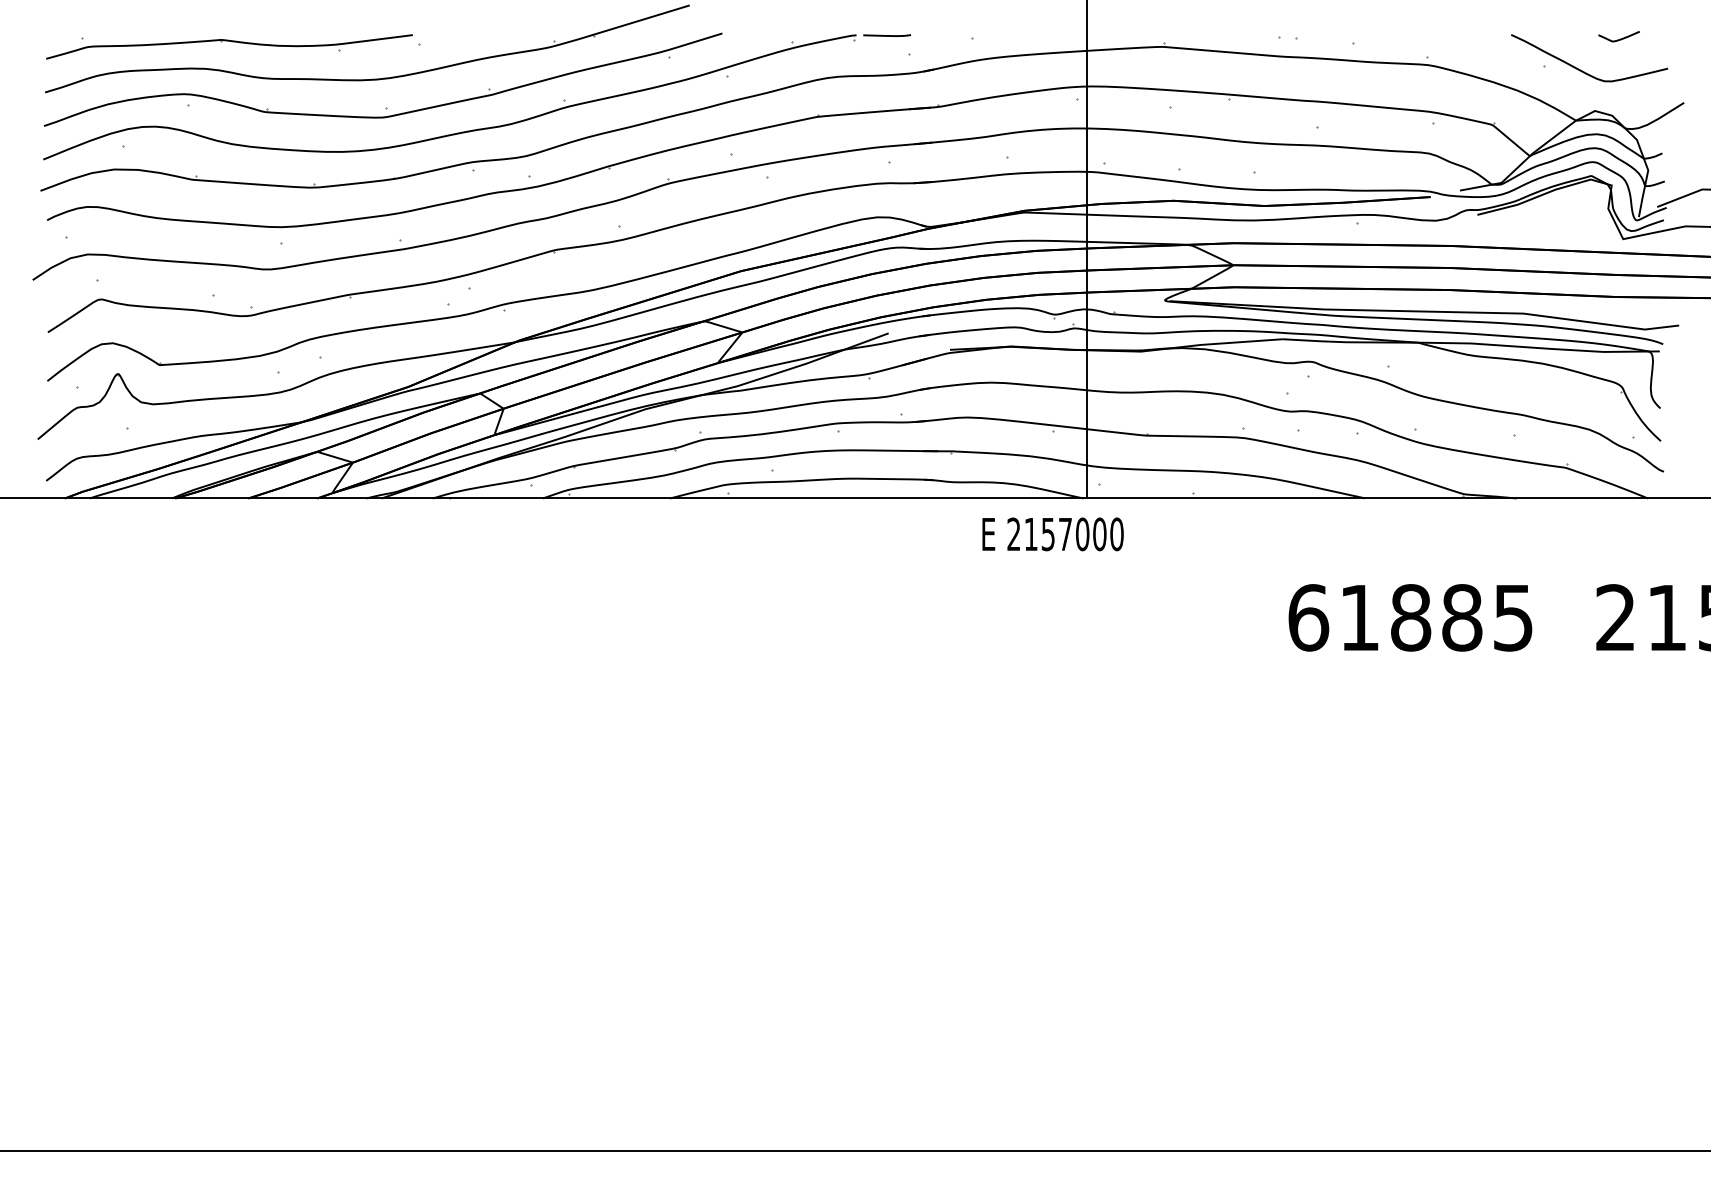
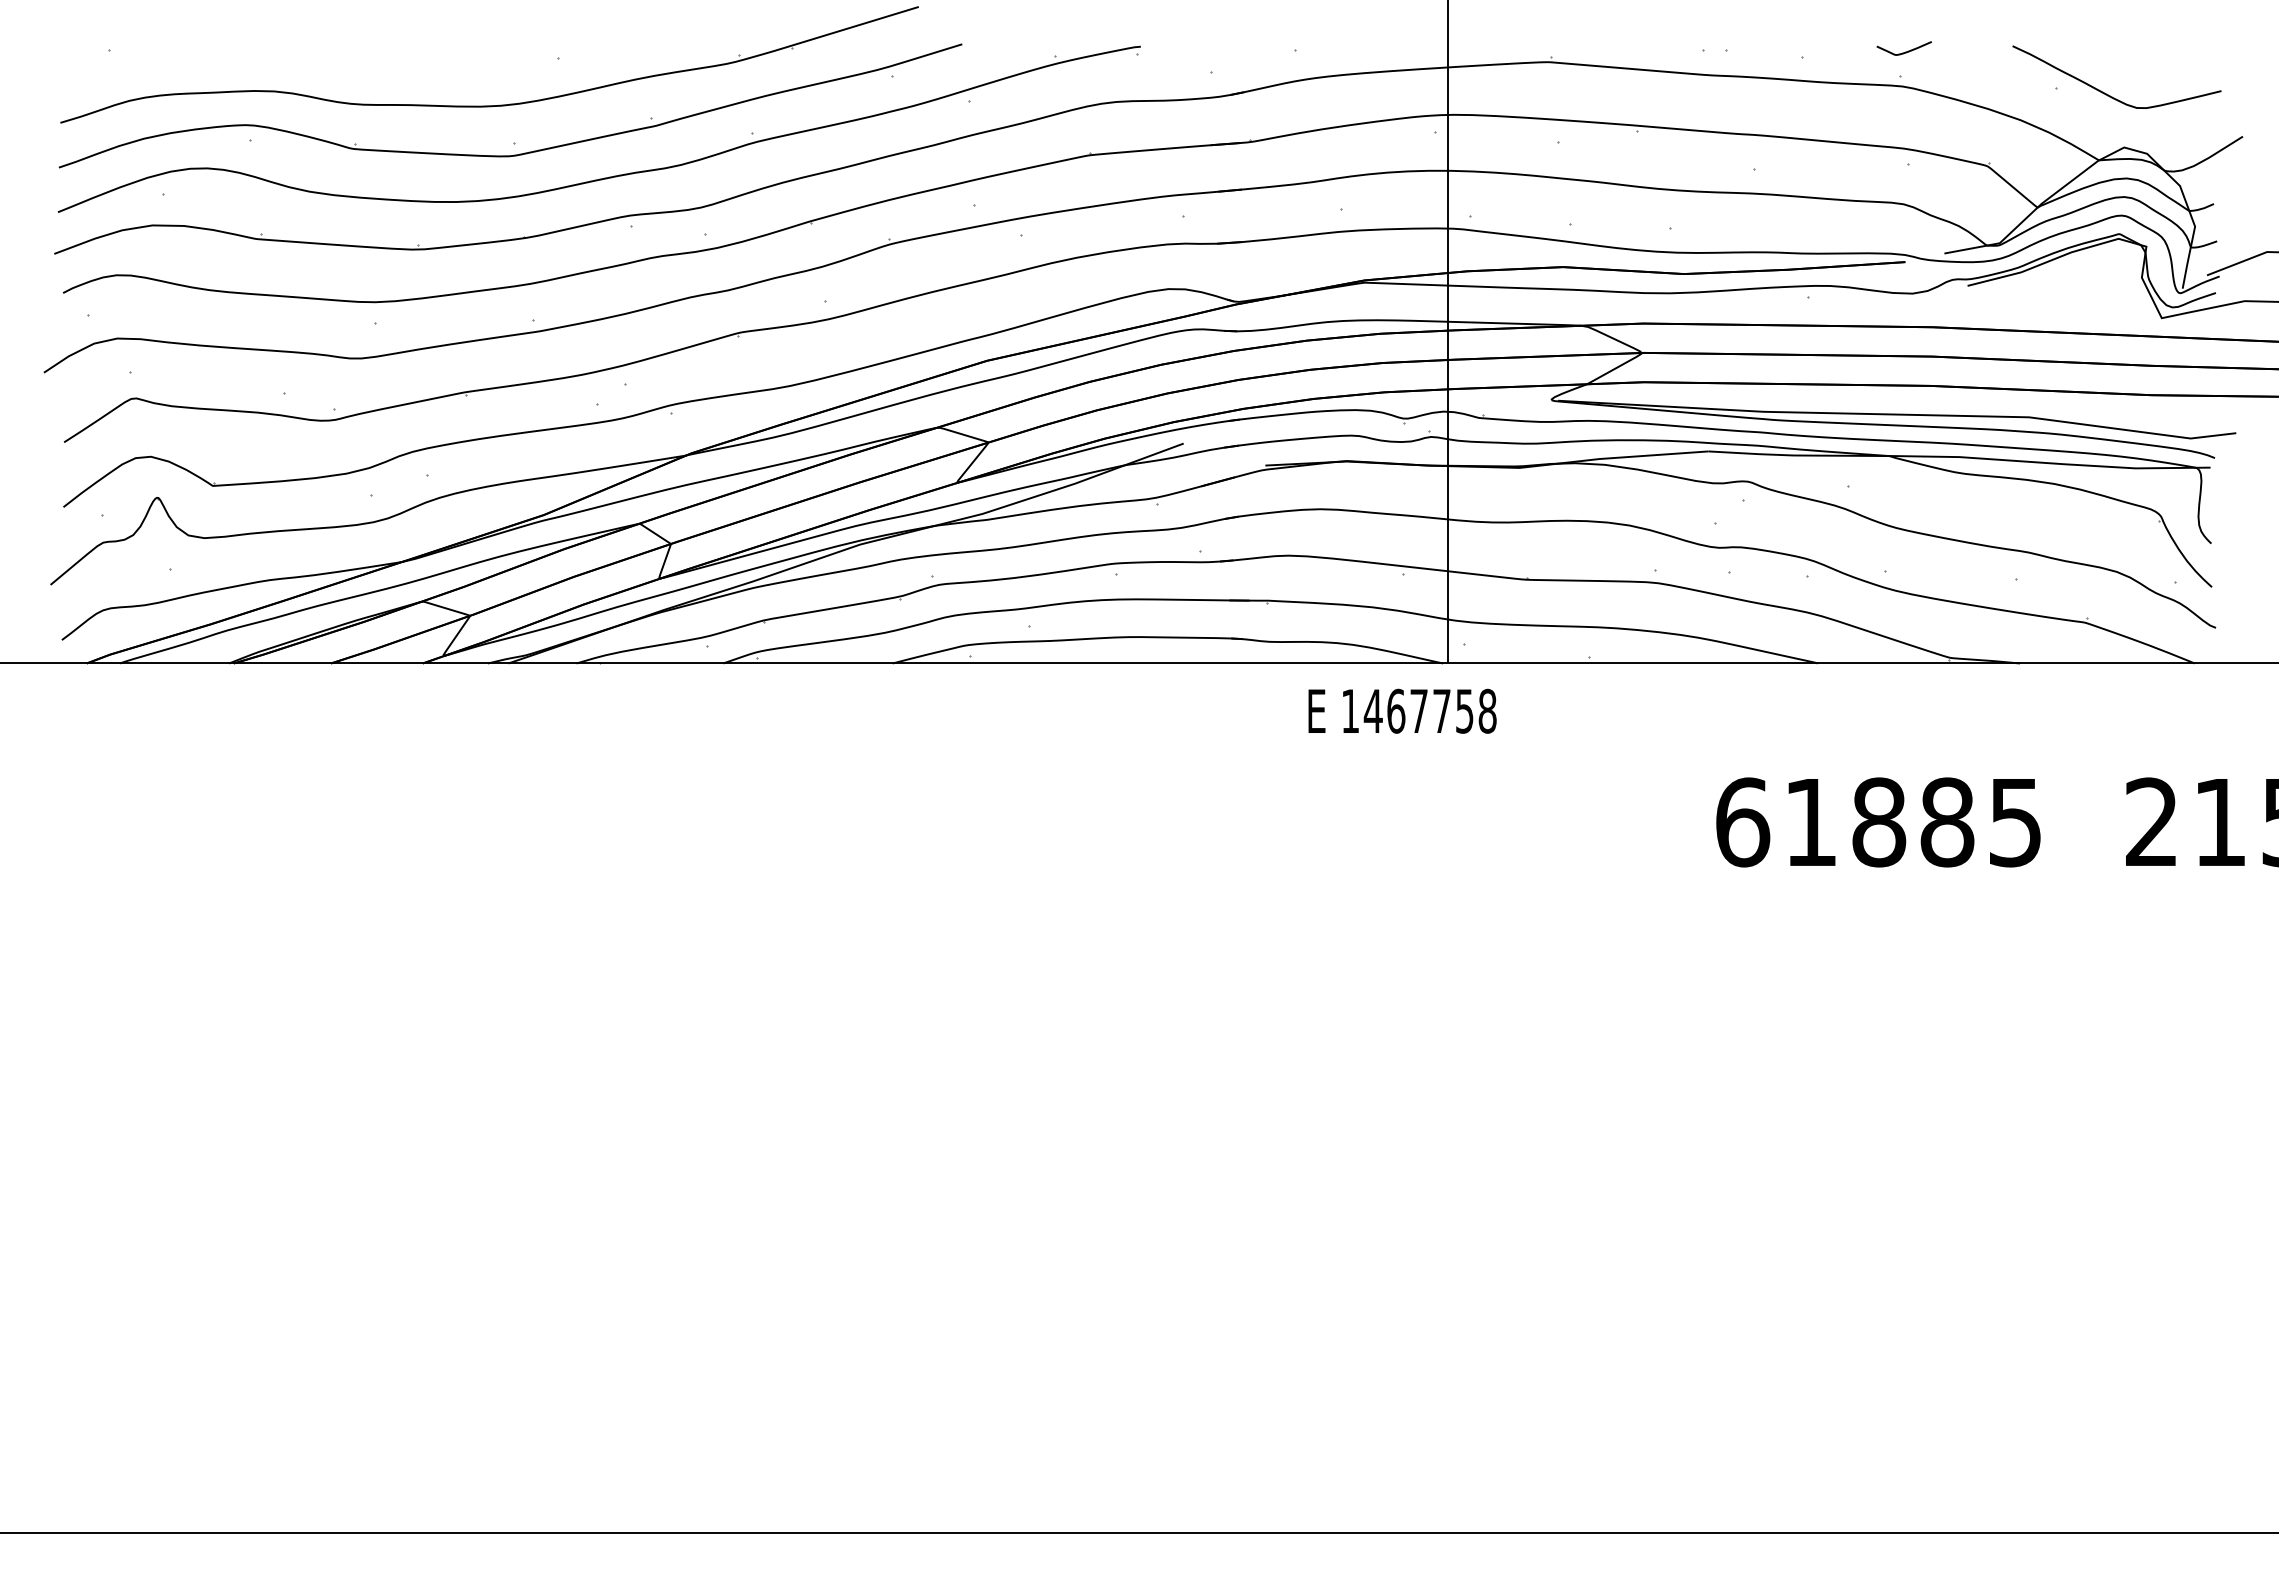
line: (887, 35) -> (1181, 46), removed
curve: (1620, 38) -> (1905, 51), moved
part: (229, 41) -> (306, 55), removed
text: (1065, 533) -> (1418, 710), 2157000 -> 1467758

